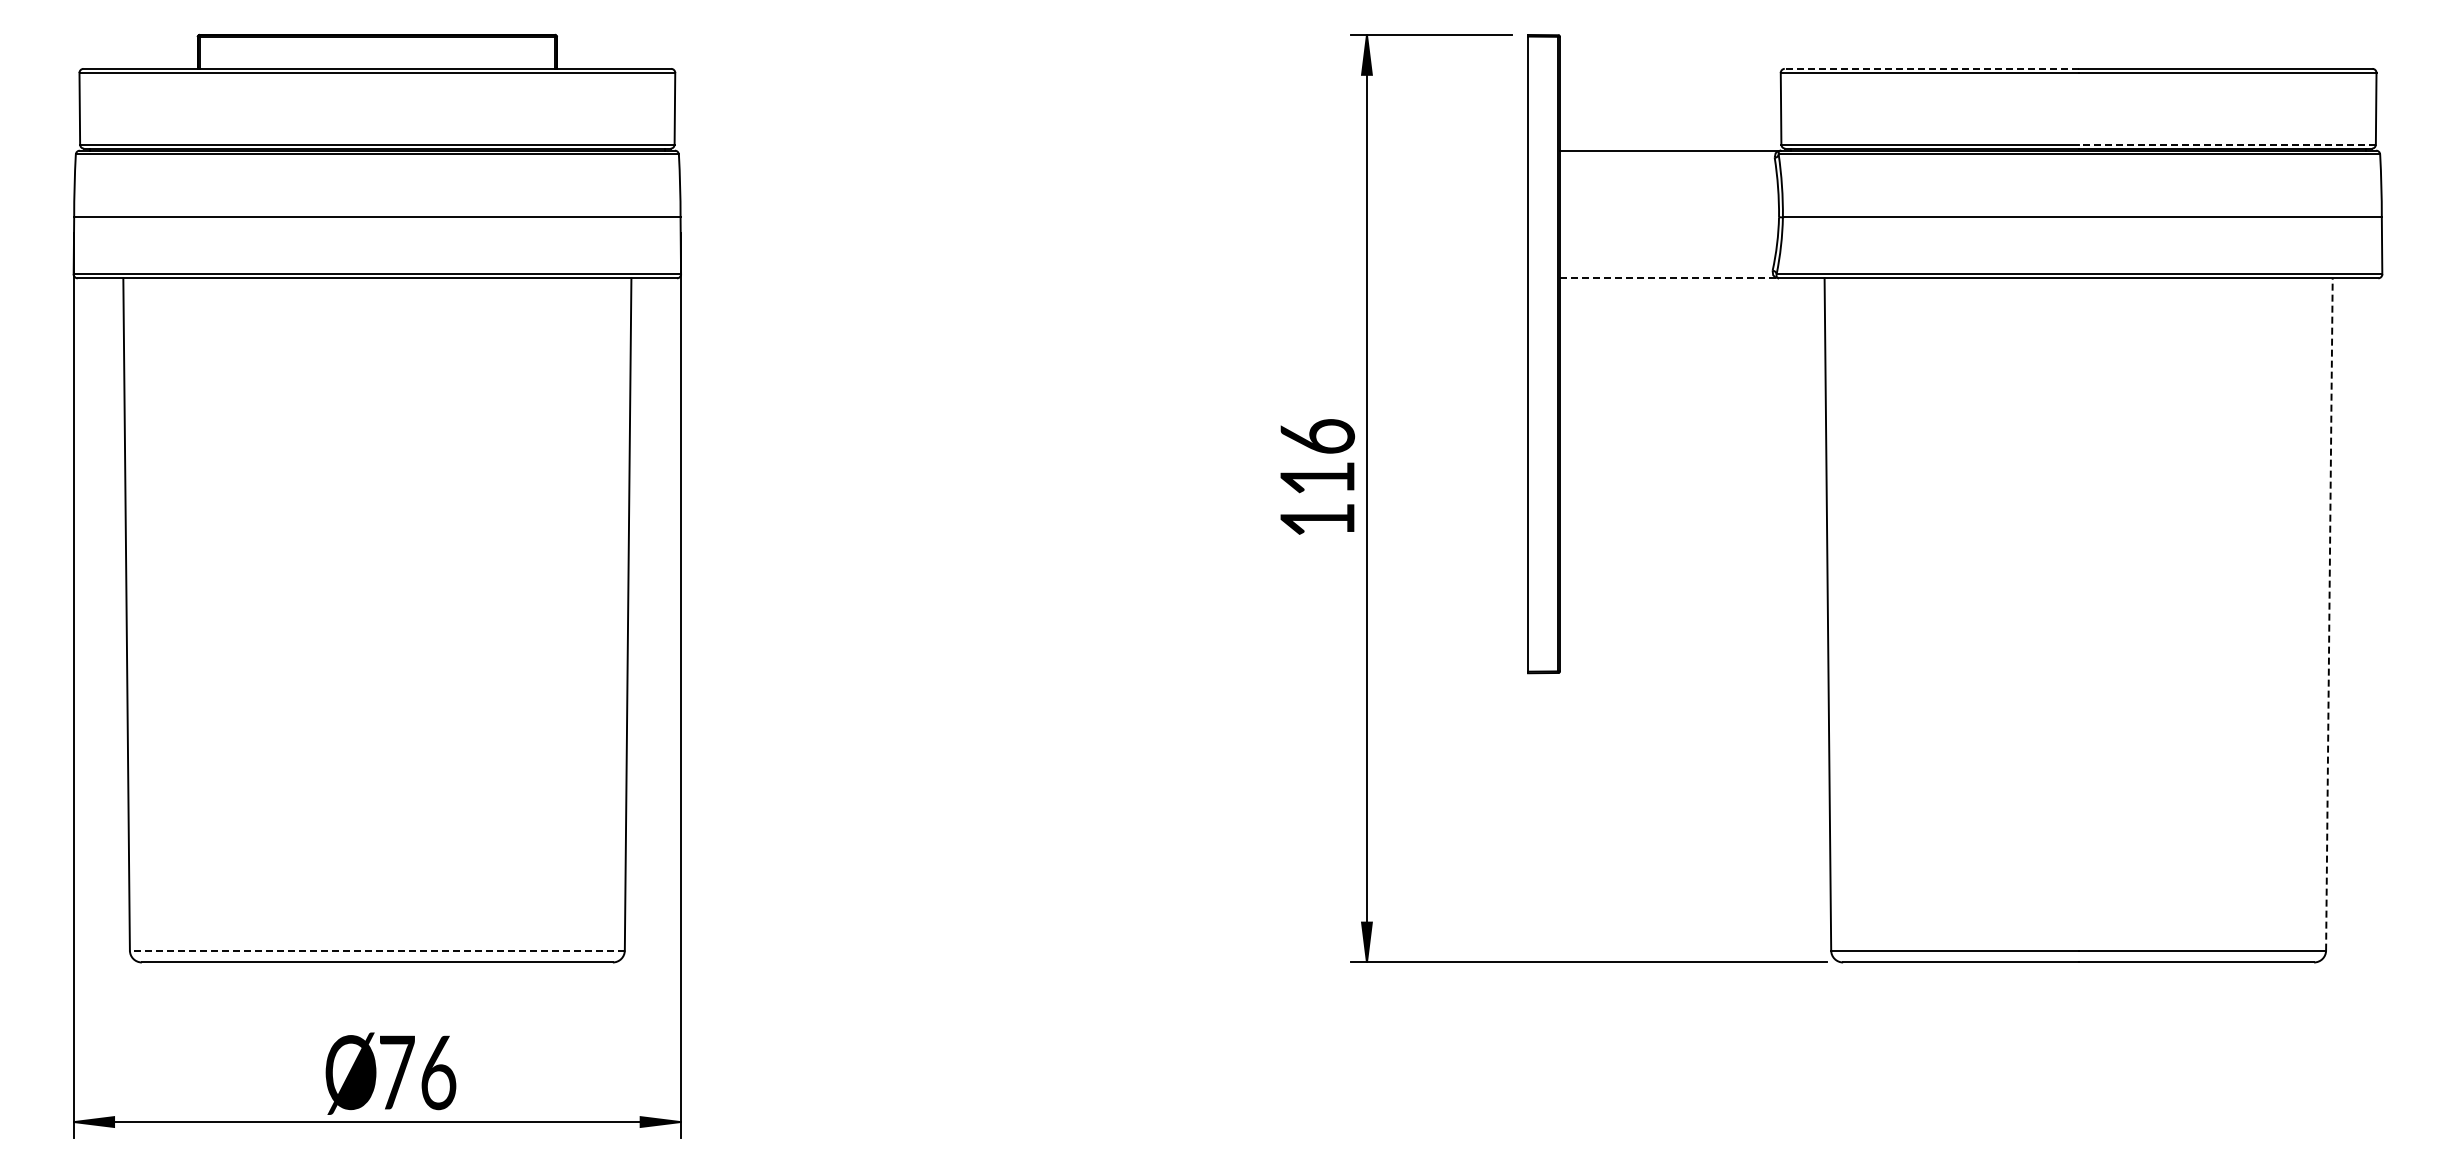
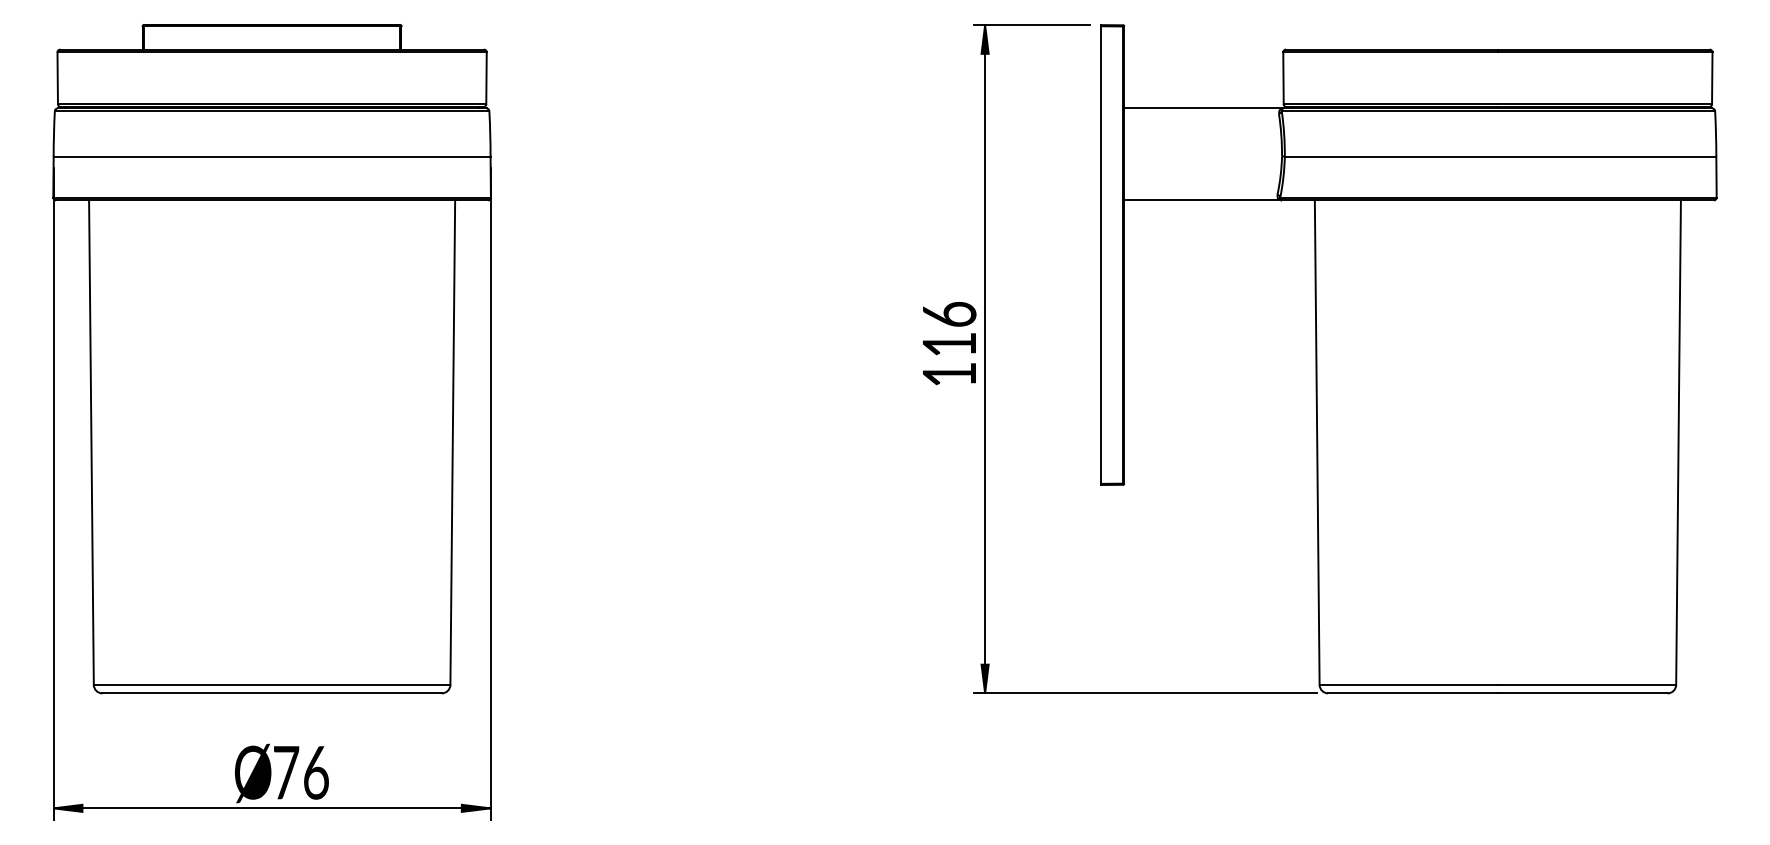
line: (1931, 68) -> (1391, 49), dashed -> solid
line: (2227, 144) -> (1605, 104), dashed -> solid
line: (1669, 278) -> (1203, 200), dashed -> solid
line: (2329, 613) -> (1678, 441), dashed -> solid
line: (376, 950) -> (271, 684), dashed -> solid

